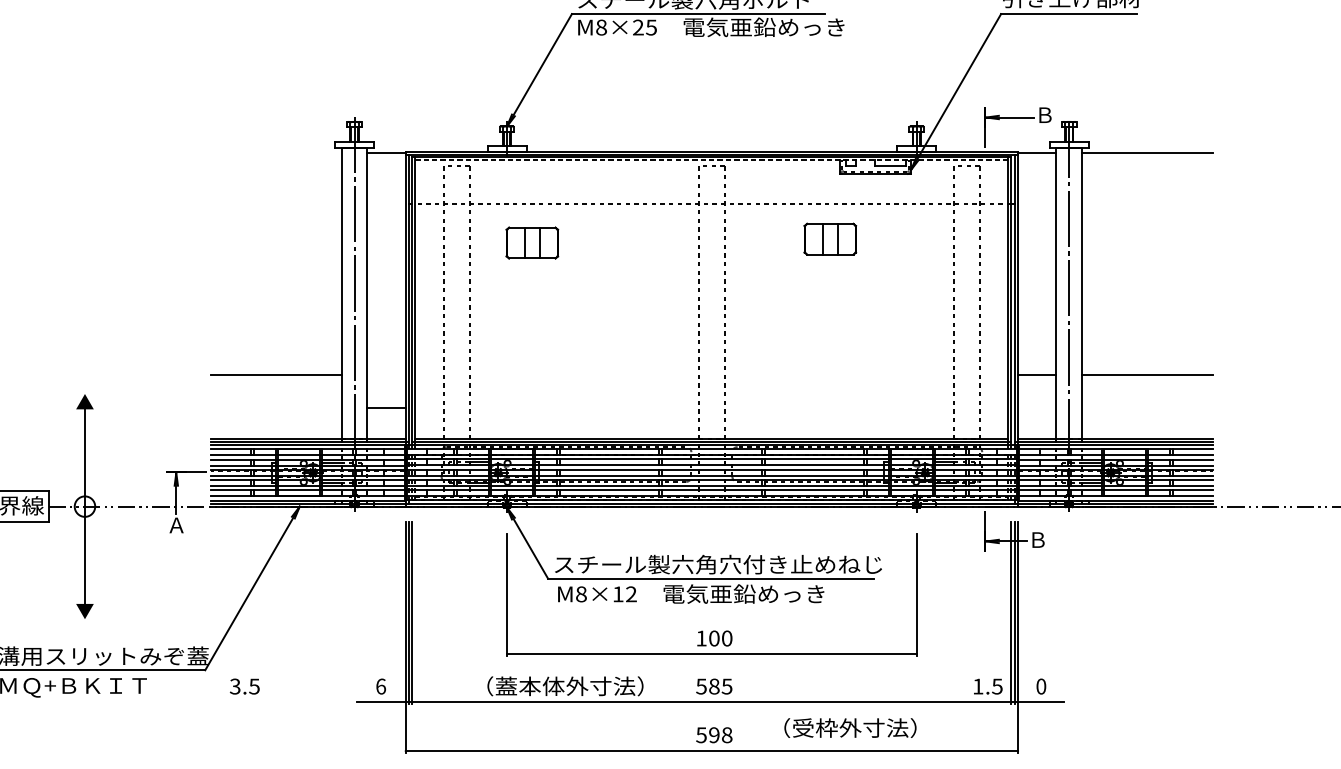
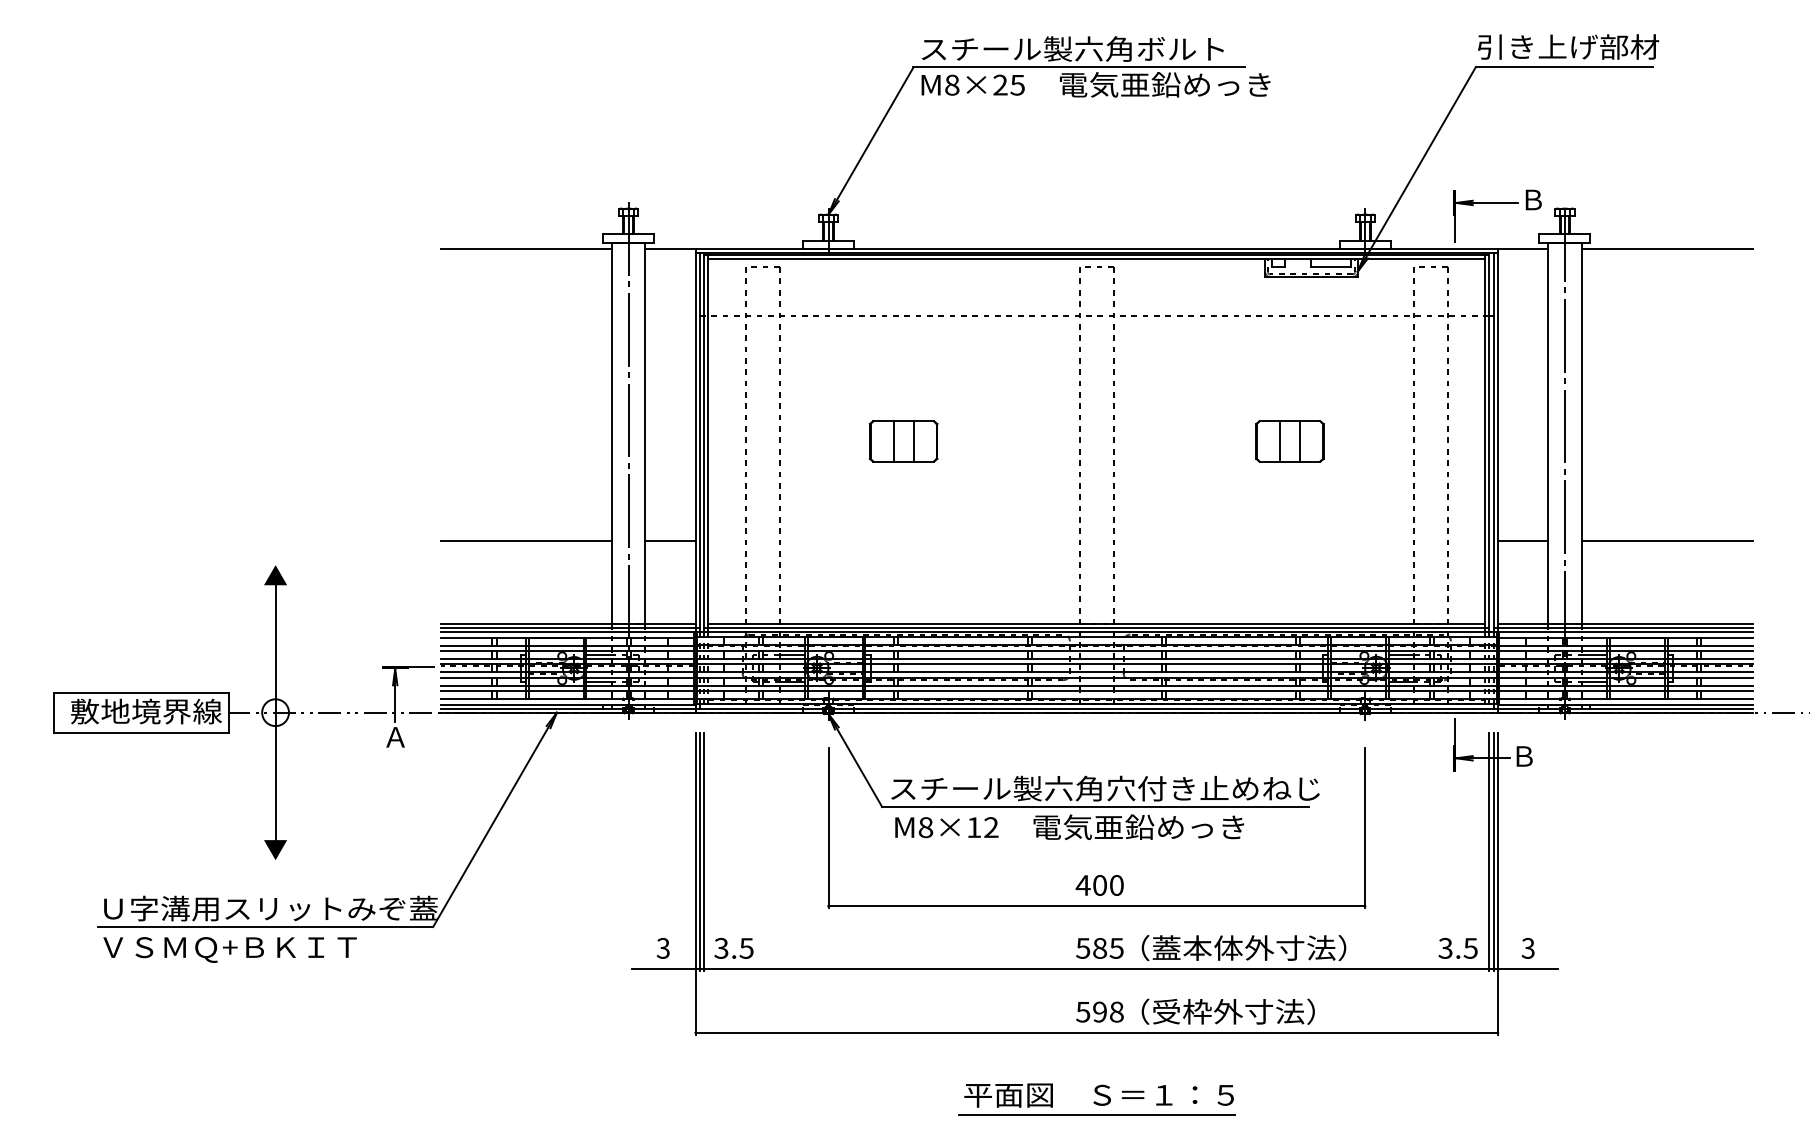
line: (275, 153) -> (525, 249), added
line: (711, 160) -> (1096, 259), dashed -> solid
part: (829, 239) -> (1289, 441), moved
part: (532, 243) -> (903, 441), moved
line: (386, 408) -> (670, 540), moved
text: (700, 638) -> (1082, 885), 100 -> 400
text: (380, 685) -> (662, 947), 6 -> 3
text: (565, 685) -> (1243, 947), moved
text: (978, 685) -> (1445, 947), 1.5 -> 3.5
text: (244, 686) -> (733, 948), moved
text: (1040, 686) -> (1527, 948), 0 -> 3
text: (849, 727) -> (1227, 1011), moved

